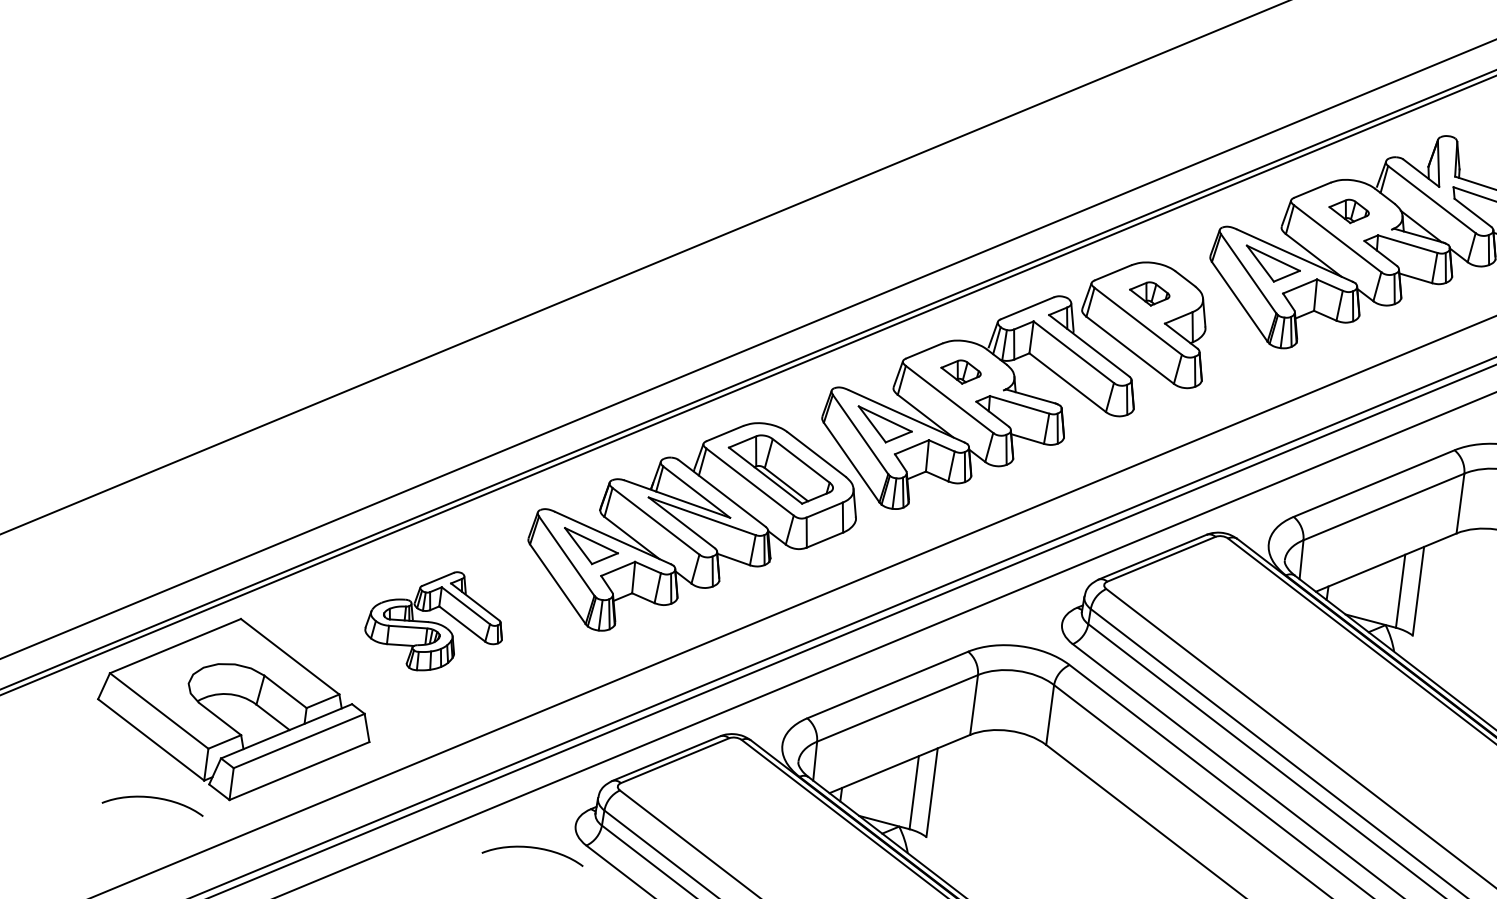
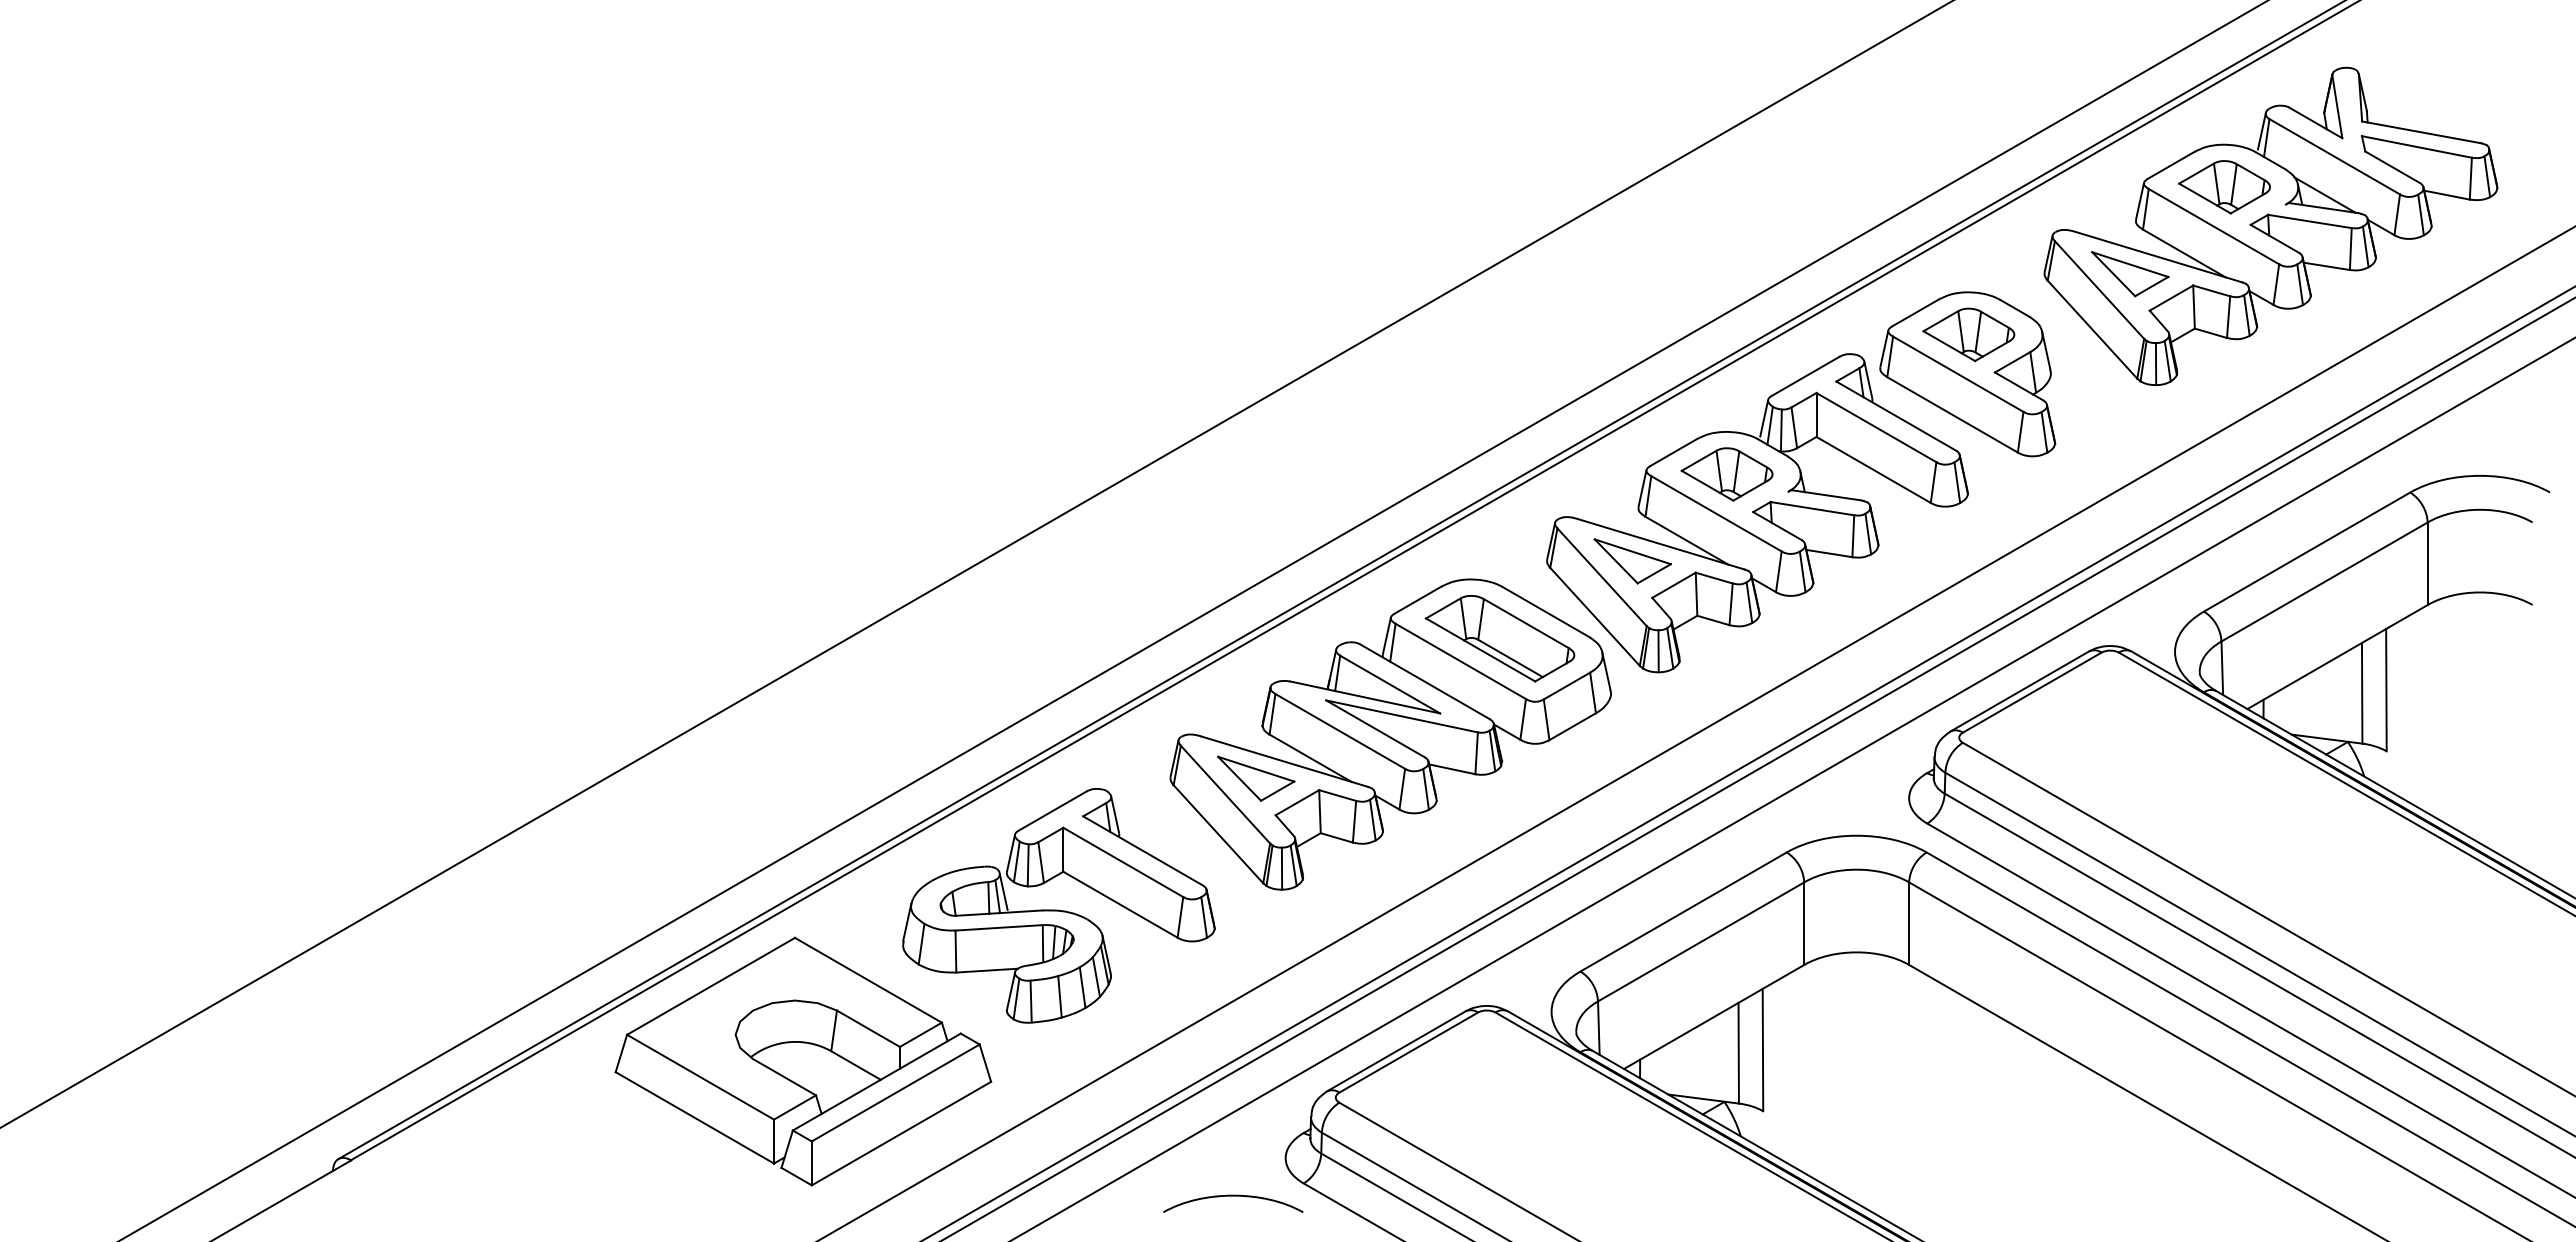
part: (1349, 211) -> (2224, 187), size x1.67
part: (1149, 293) -> (1968, 334), size x1.67
part: (960, 371) -> (1726, 474), size x1.67
part: (435, 620) -> (1058, 905), size x1.67
curve: (154, 798) -> (709, 1196), removed

